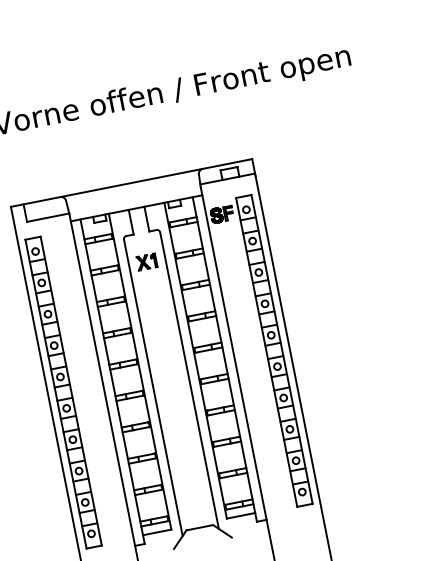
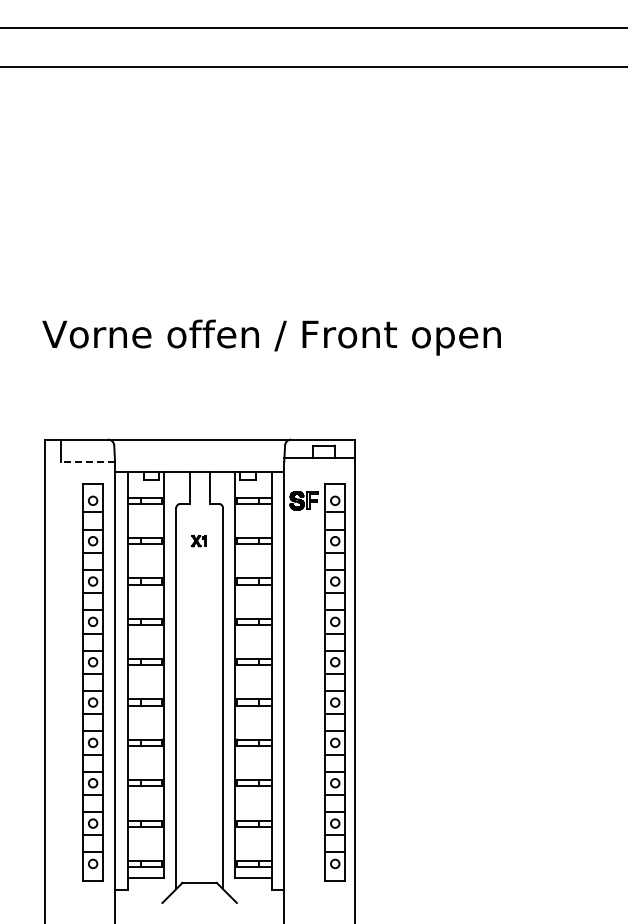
line: (47, 218) -> (87, 462), solid -> dashed
part: (146, 261) -> (198, 540), size x0.6
part: (63, 392) -> (92, 682), moved

